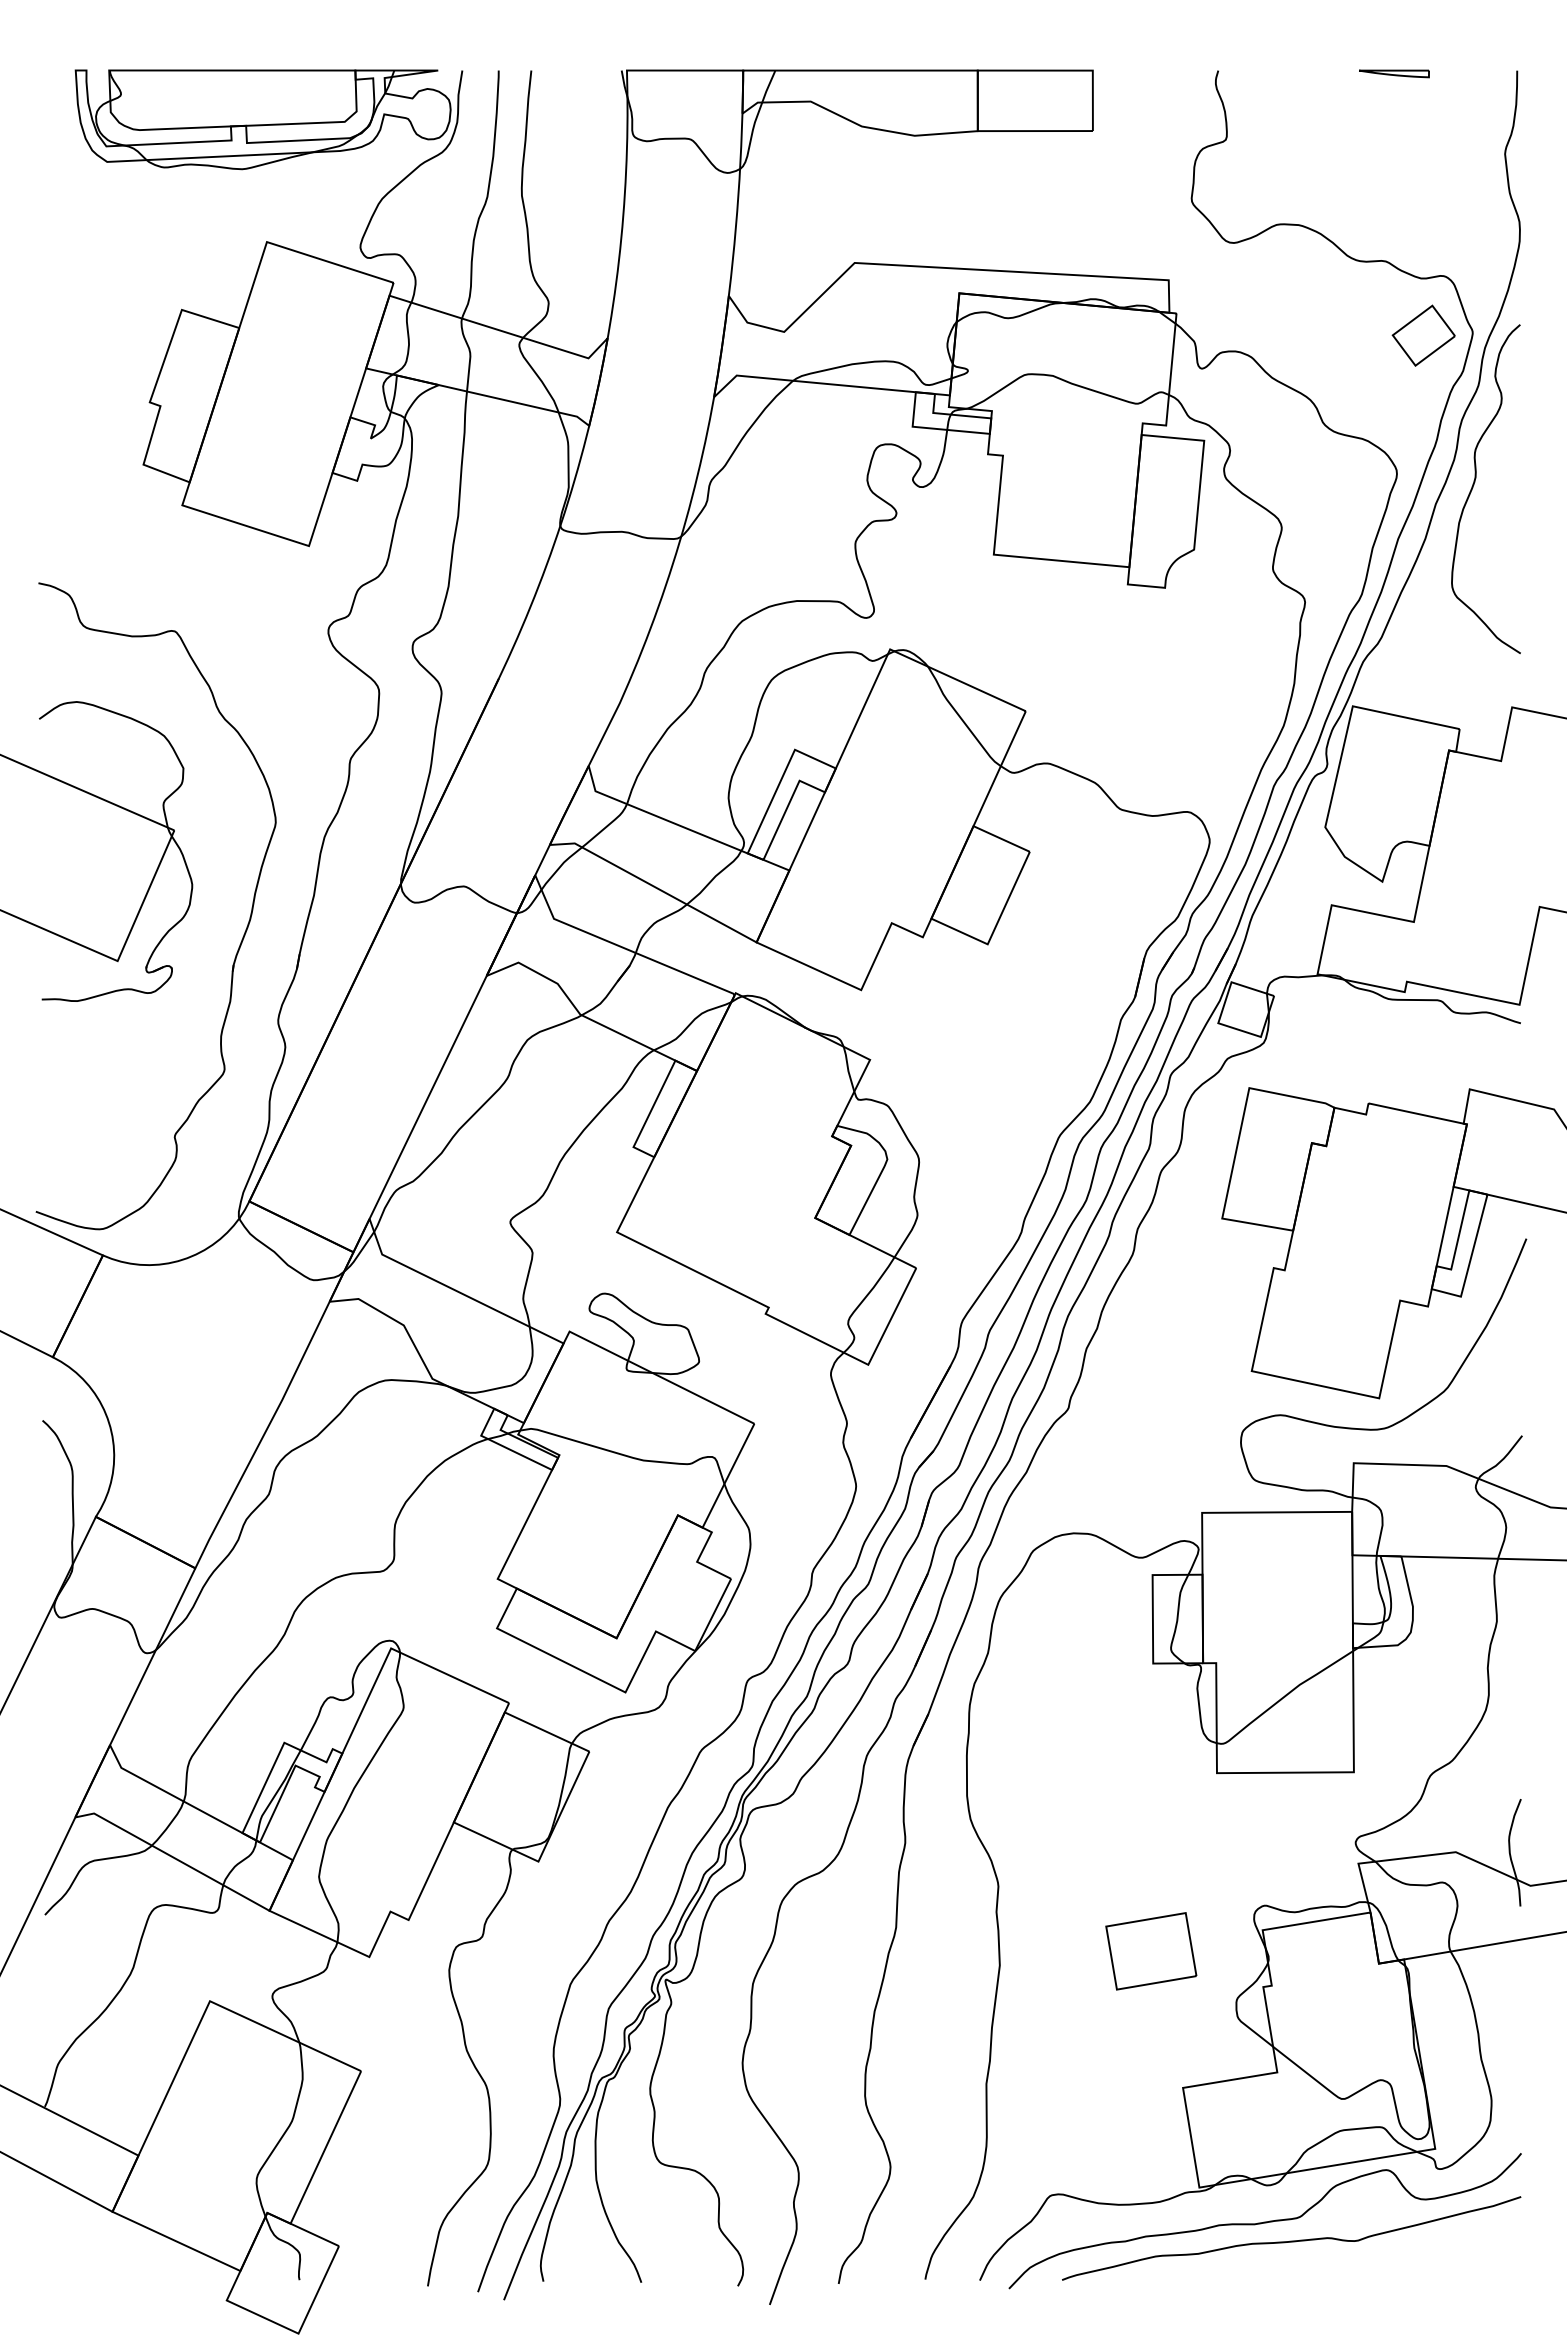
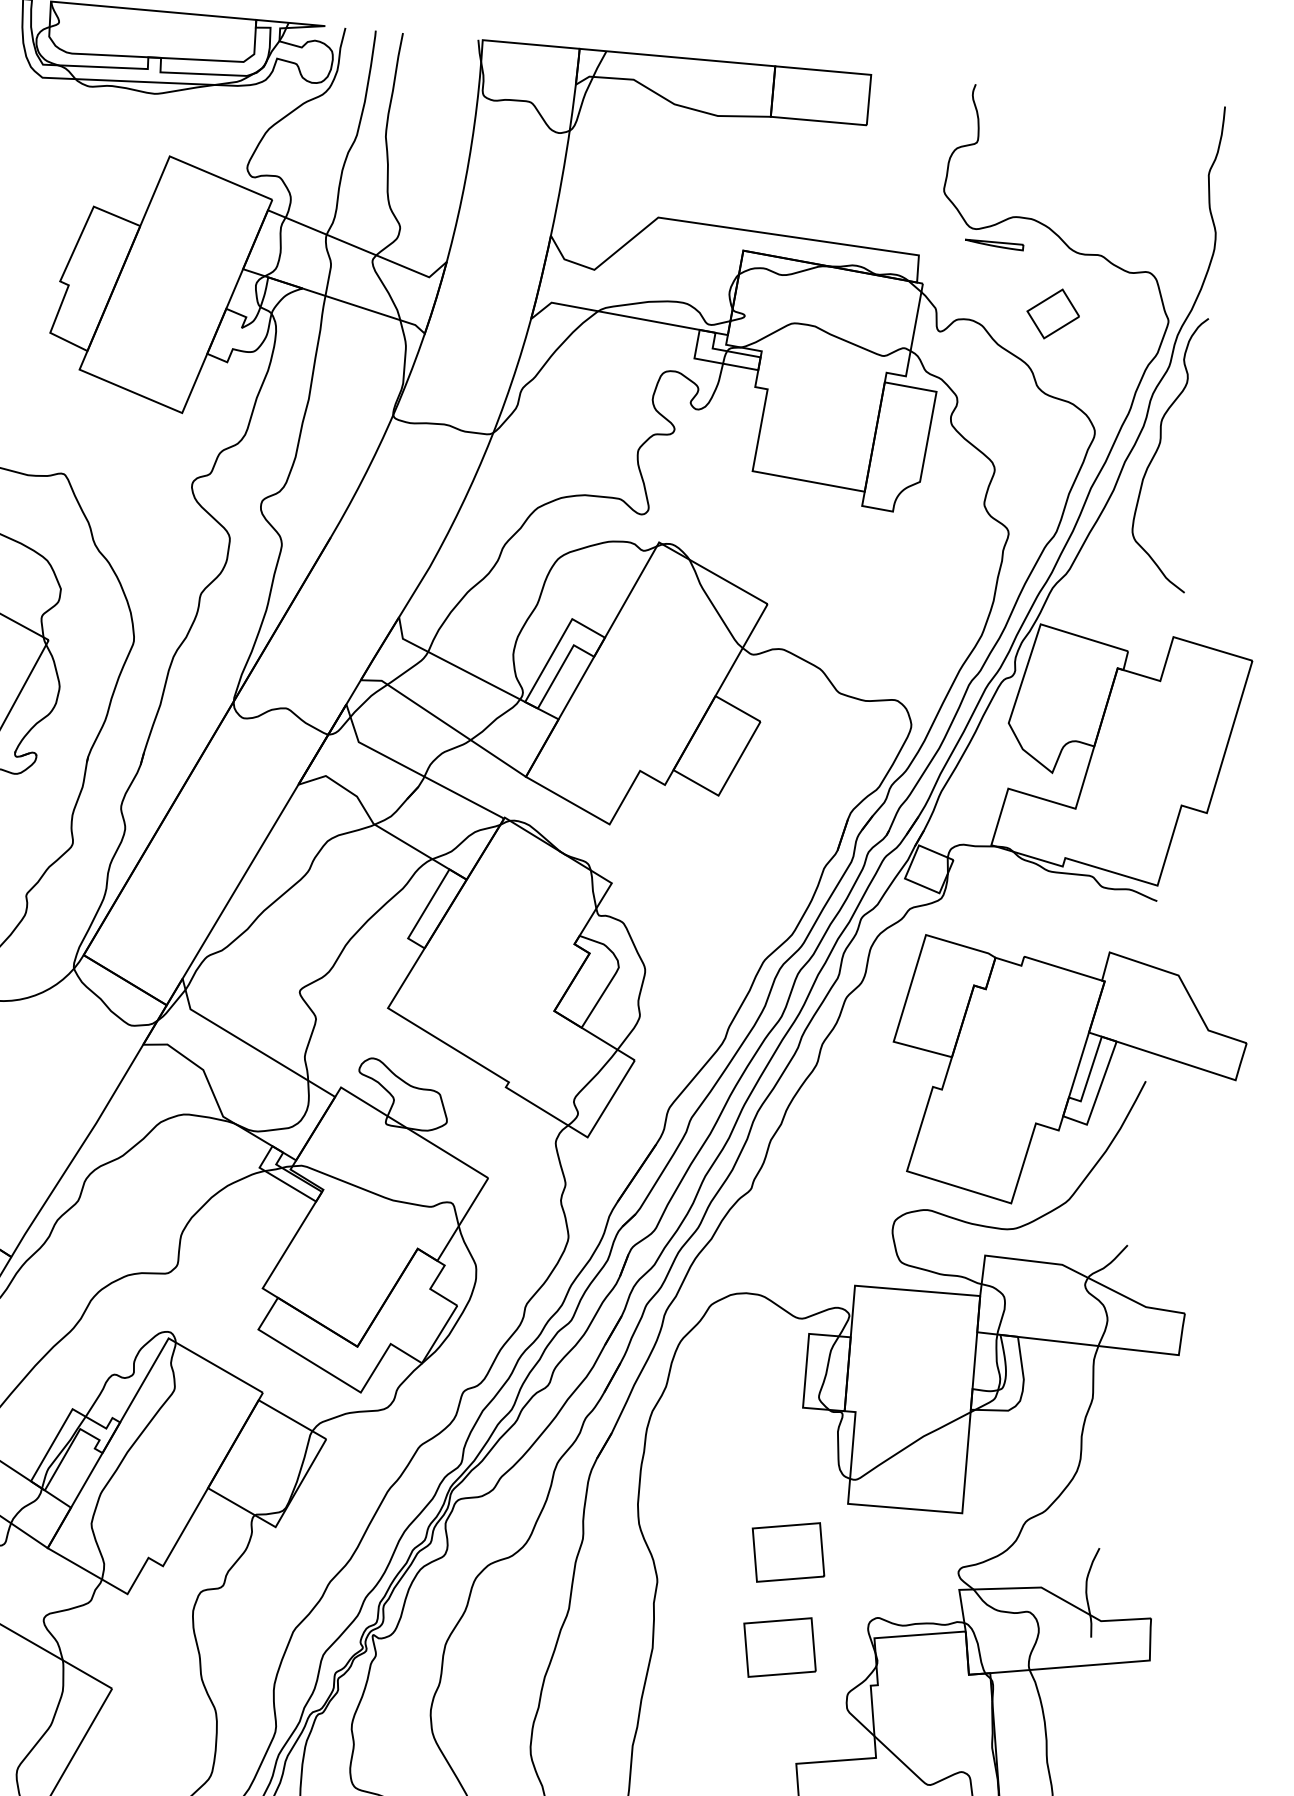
part: (1394, 73) -> (994, 244), moved
part: (1423, 335) -> (1053, 313), moved
part: (1151, 1837) -> (788, 1552), added

